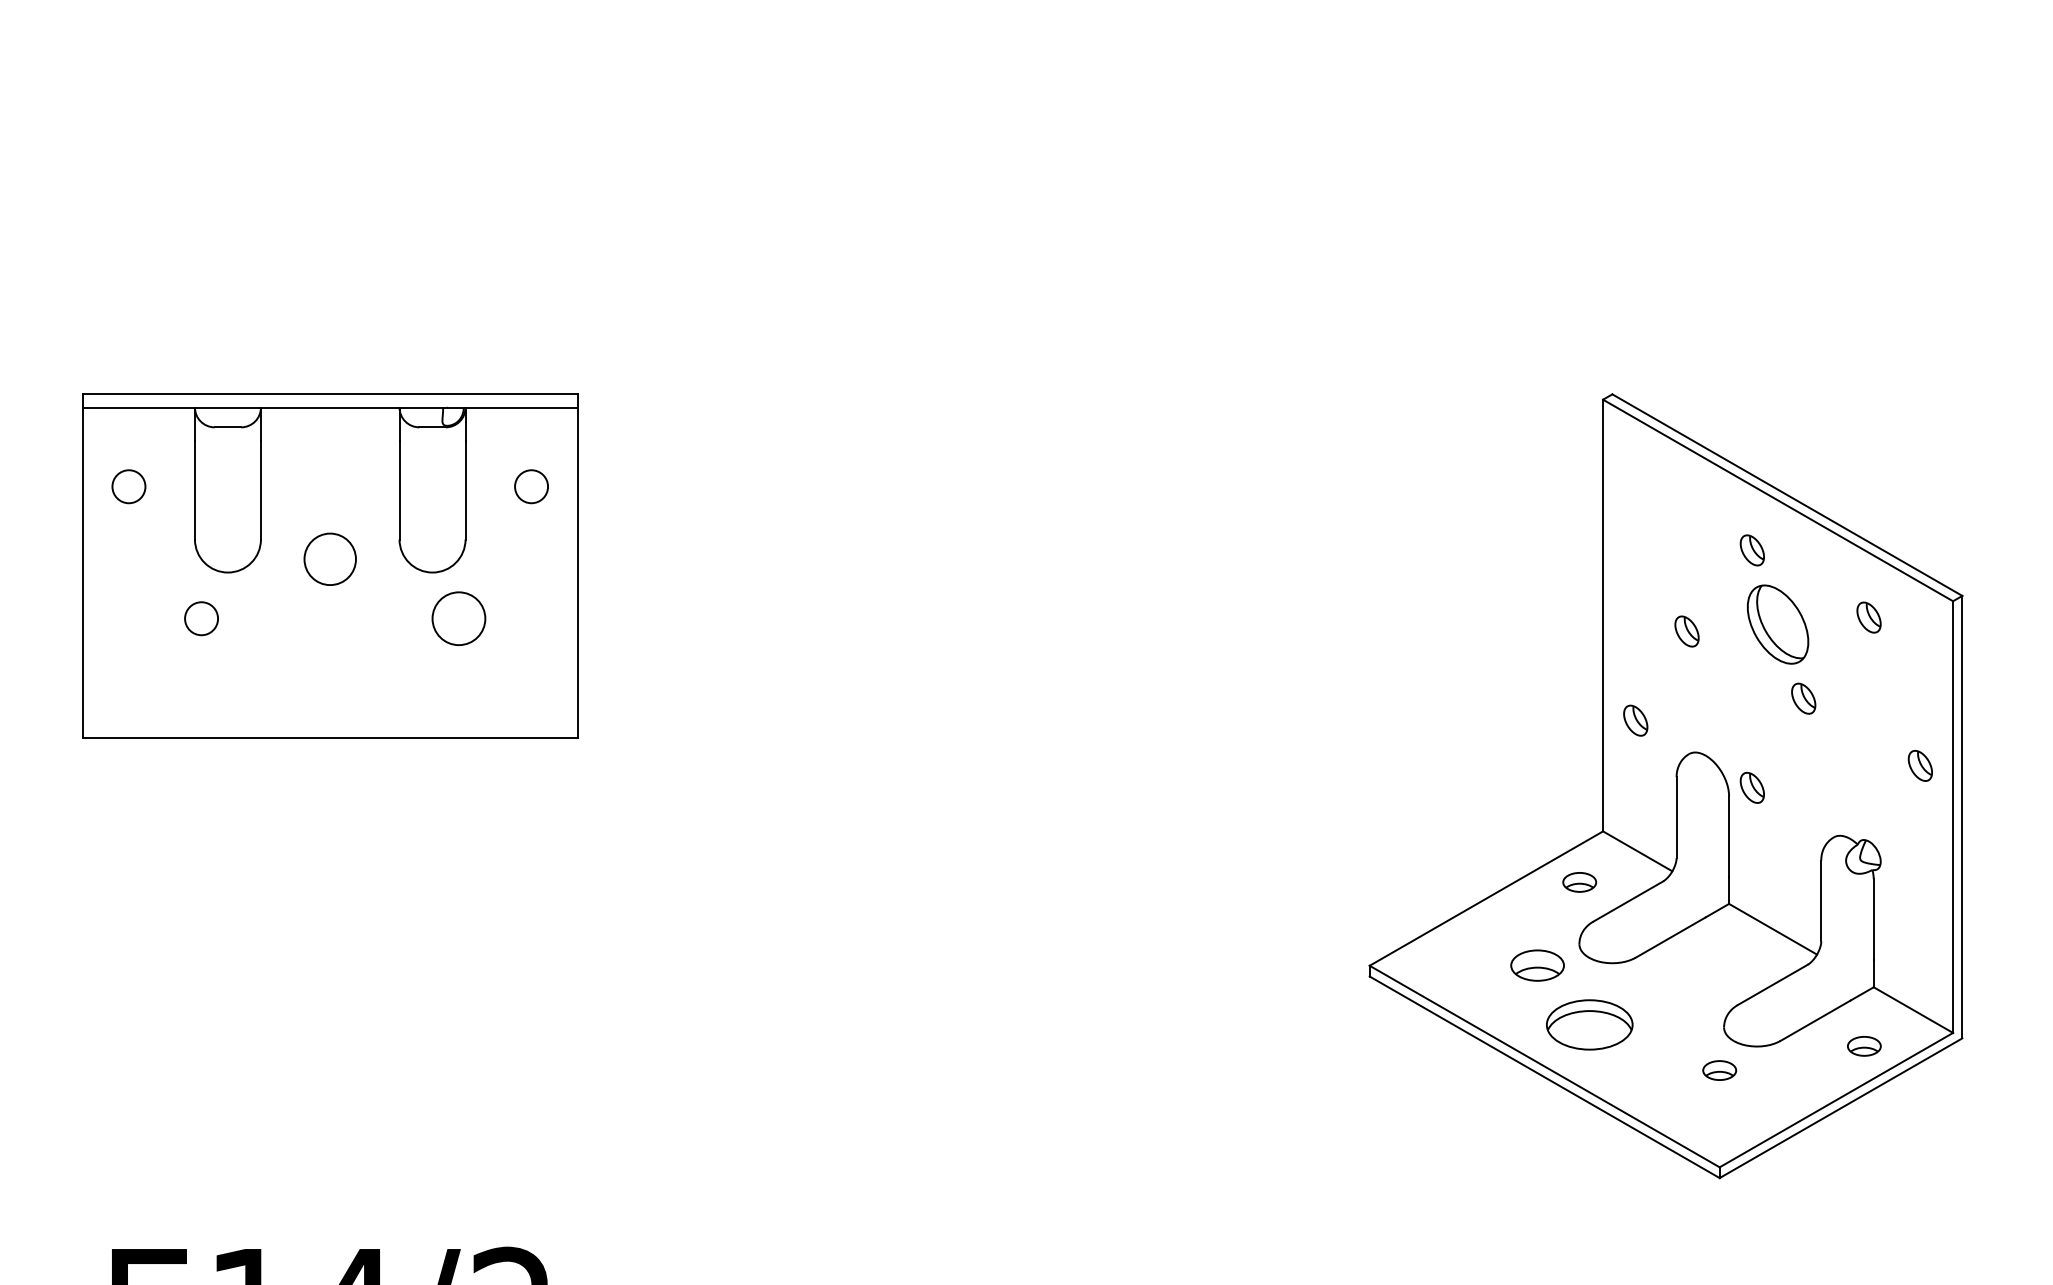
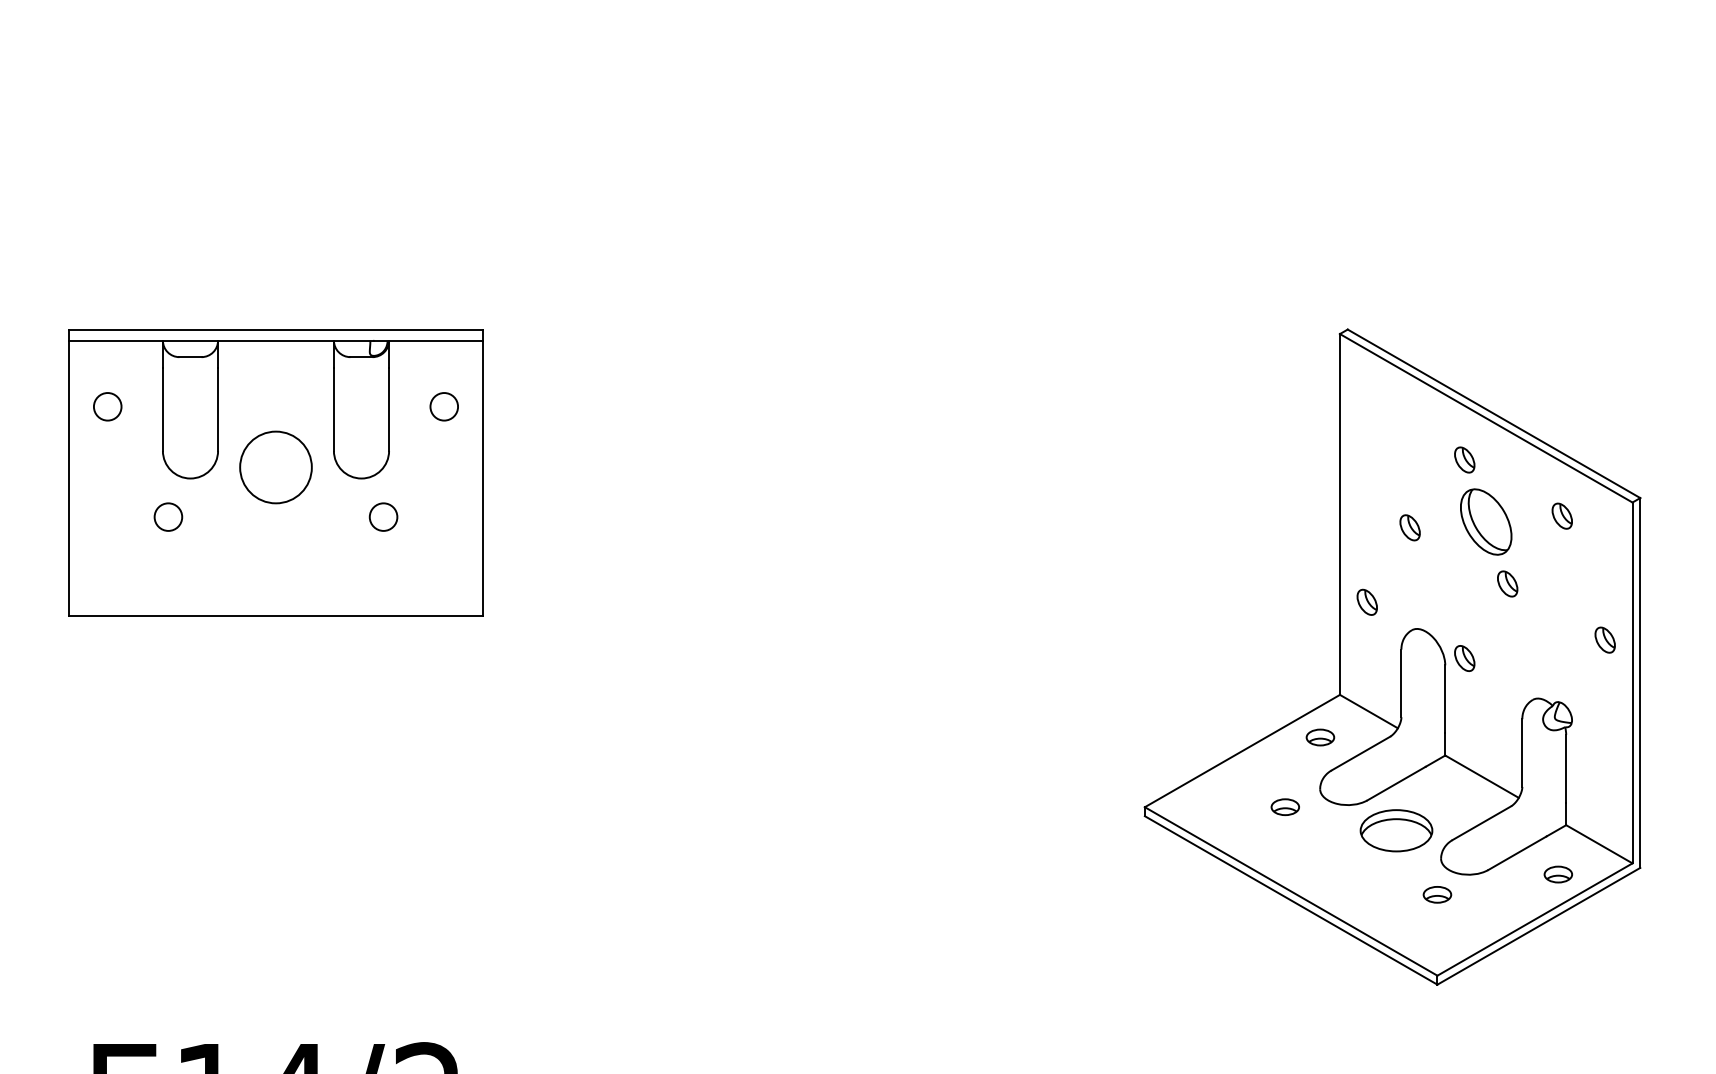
circle: (330, 559) -> (276, 467), size x1.67
circle: (458, 618) -> (383, 516), size x0.62
part: (1537, 965) -> (1285, 806), size x0.62
part: (1589, 1024) -> (1396, 830), moved

